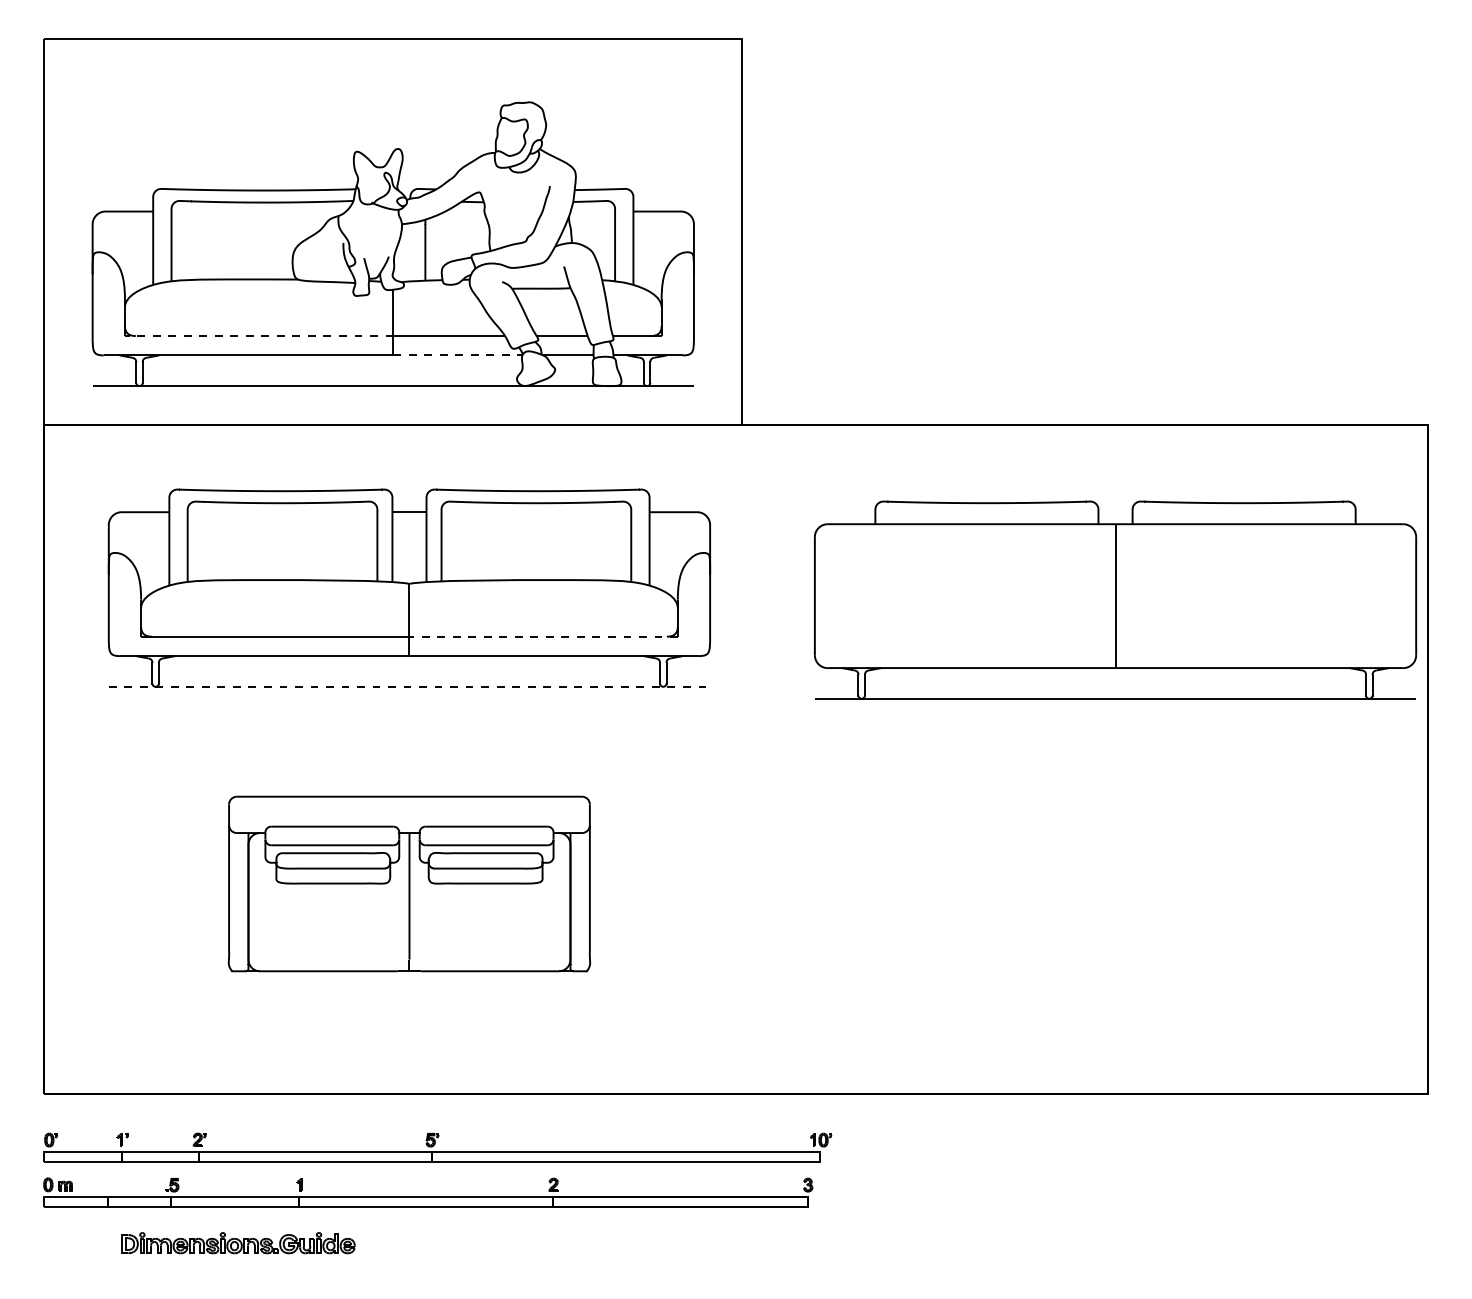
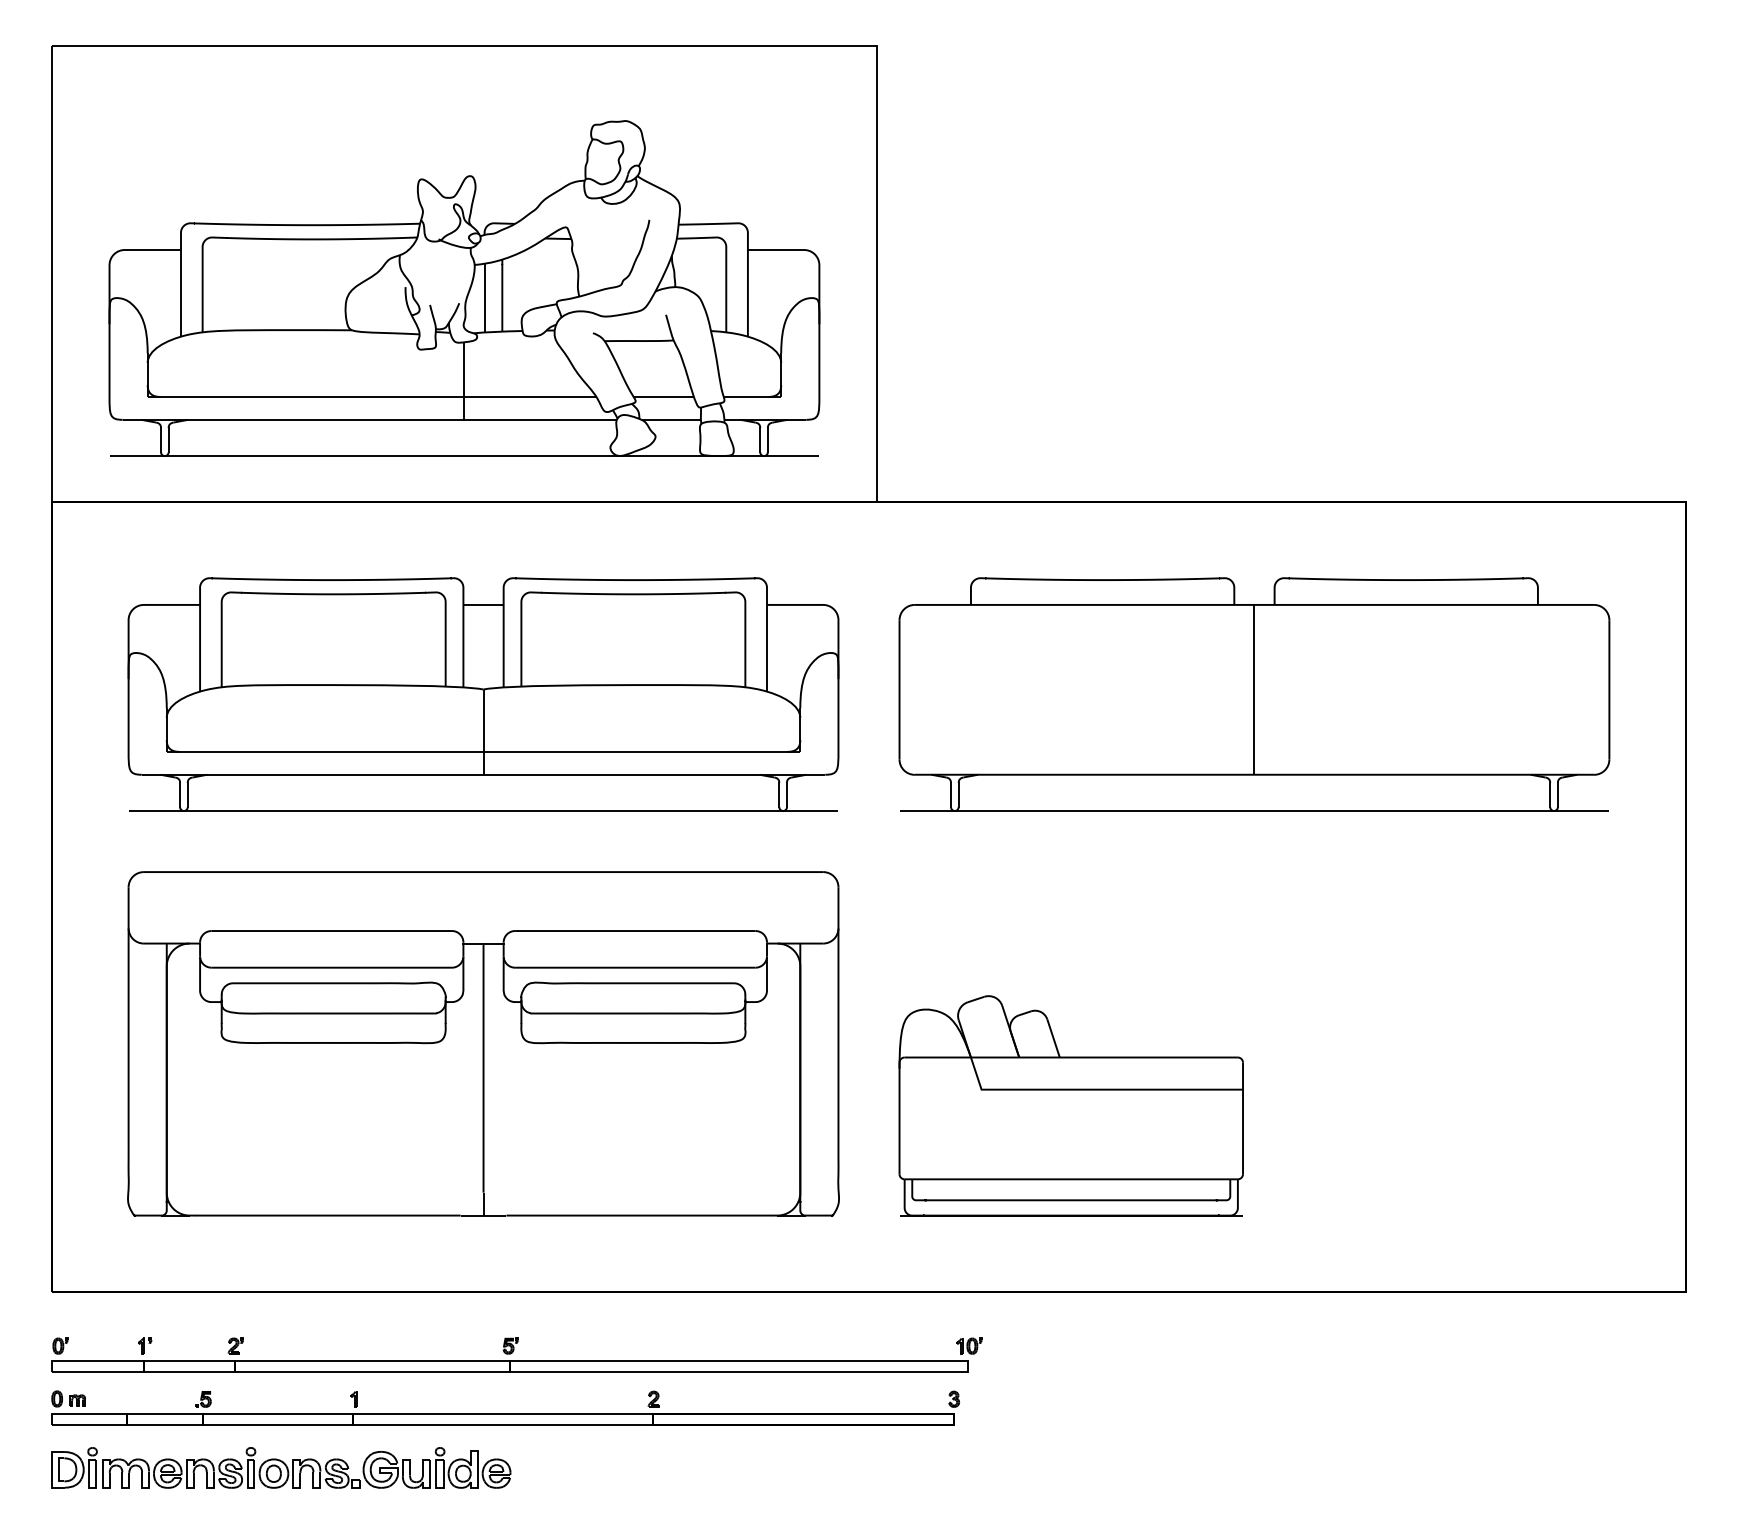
line: (410, 252) -> (484, 298), added
line: (258, 336) -> (305, 397), dashed -> solid
line: (457, 355) -> (540, 419), dashed -> solid
part: (1115, 599) -> (1254, 693), moved
line: (543, 636) -> (641, 751), dashed -> solid
line: (409, 686) -> (483, 810), dashed -> solid
part: (409, 883) -> (483, 1043), size x1.67
part: (906, 936) -> (1070, 1105), added
part: (238, 1242) -> (281, 1467), size x1.67

